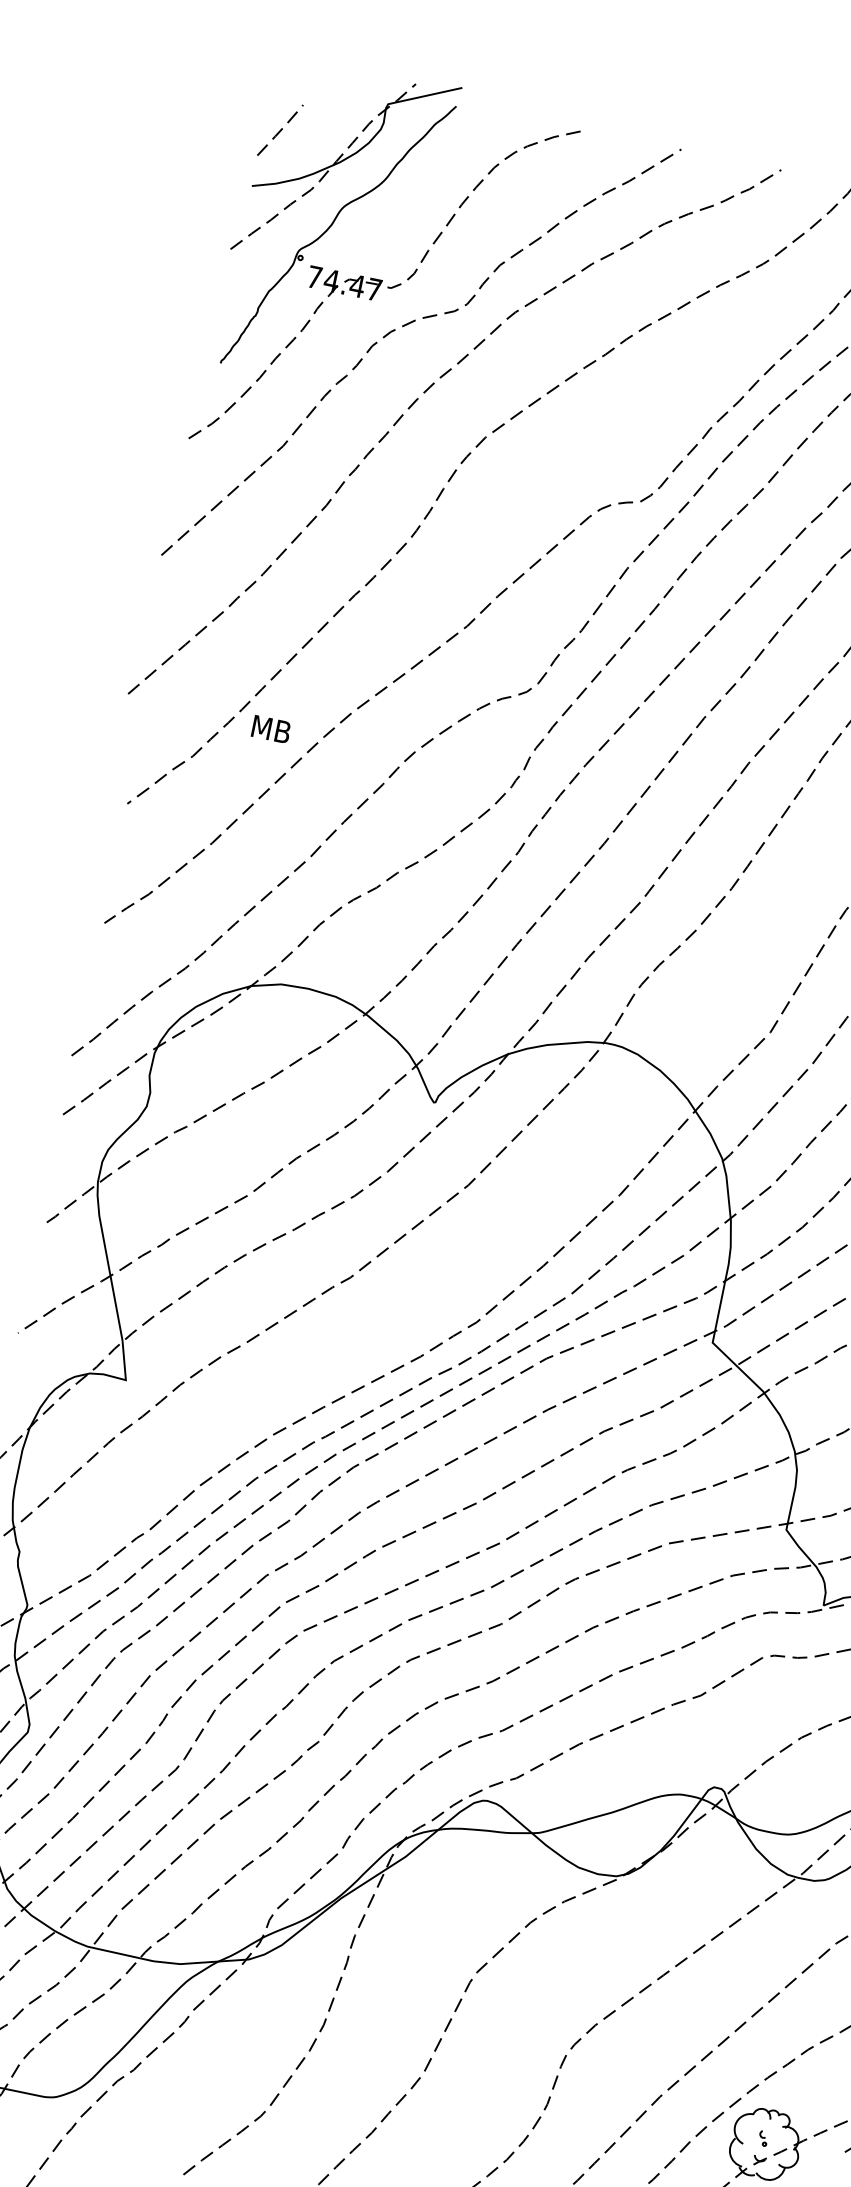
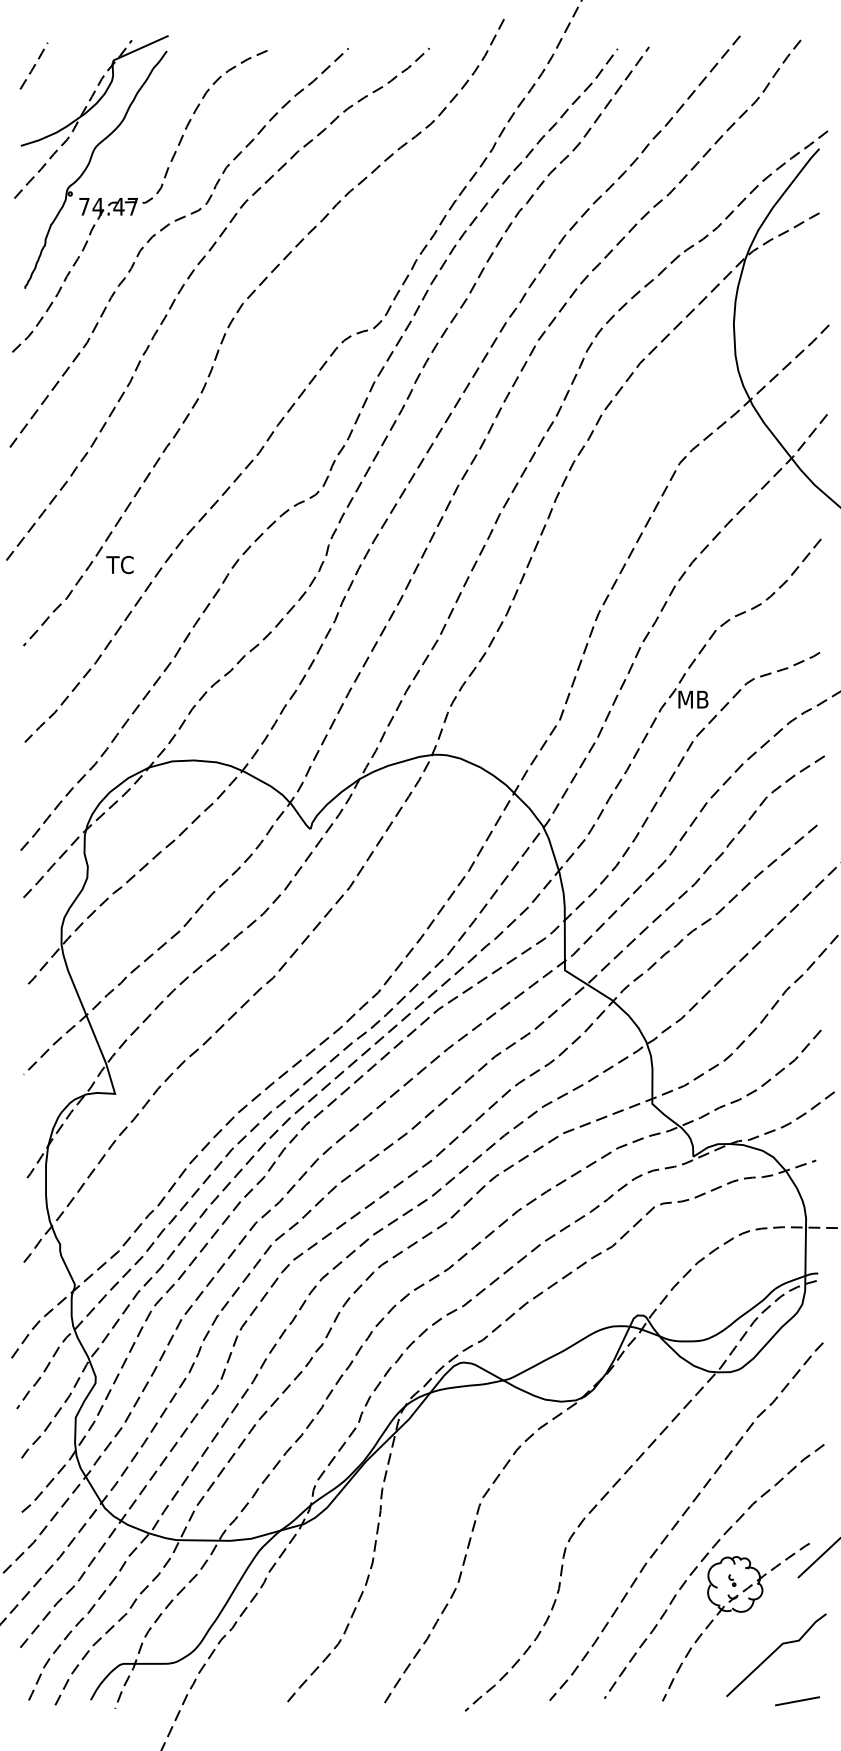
line: (279, 129) -> (33, 65), moved
text: (270, 728) -> (122, 564), MB -> TC

